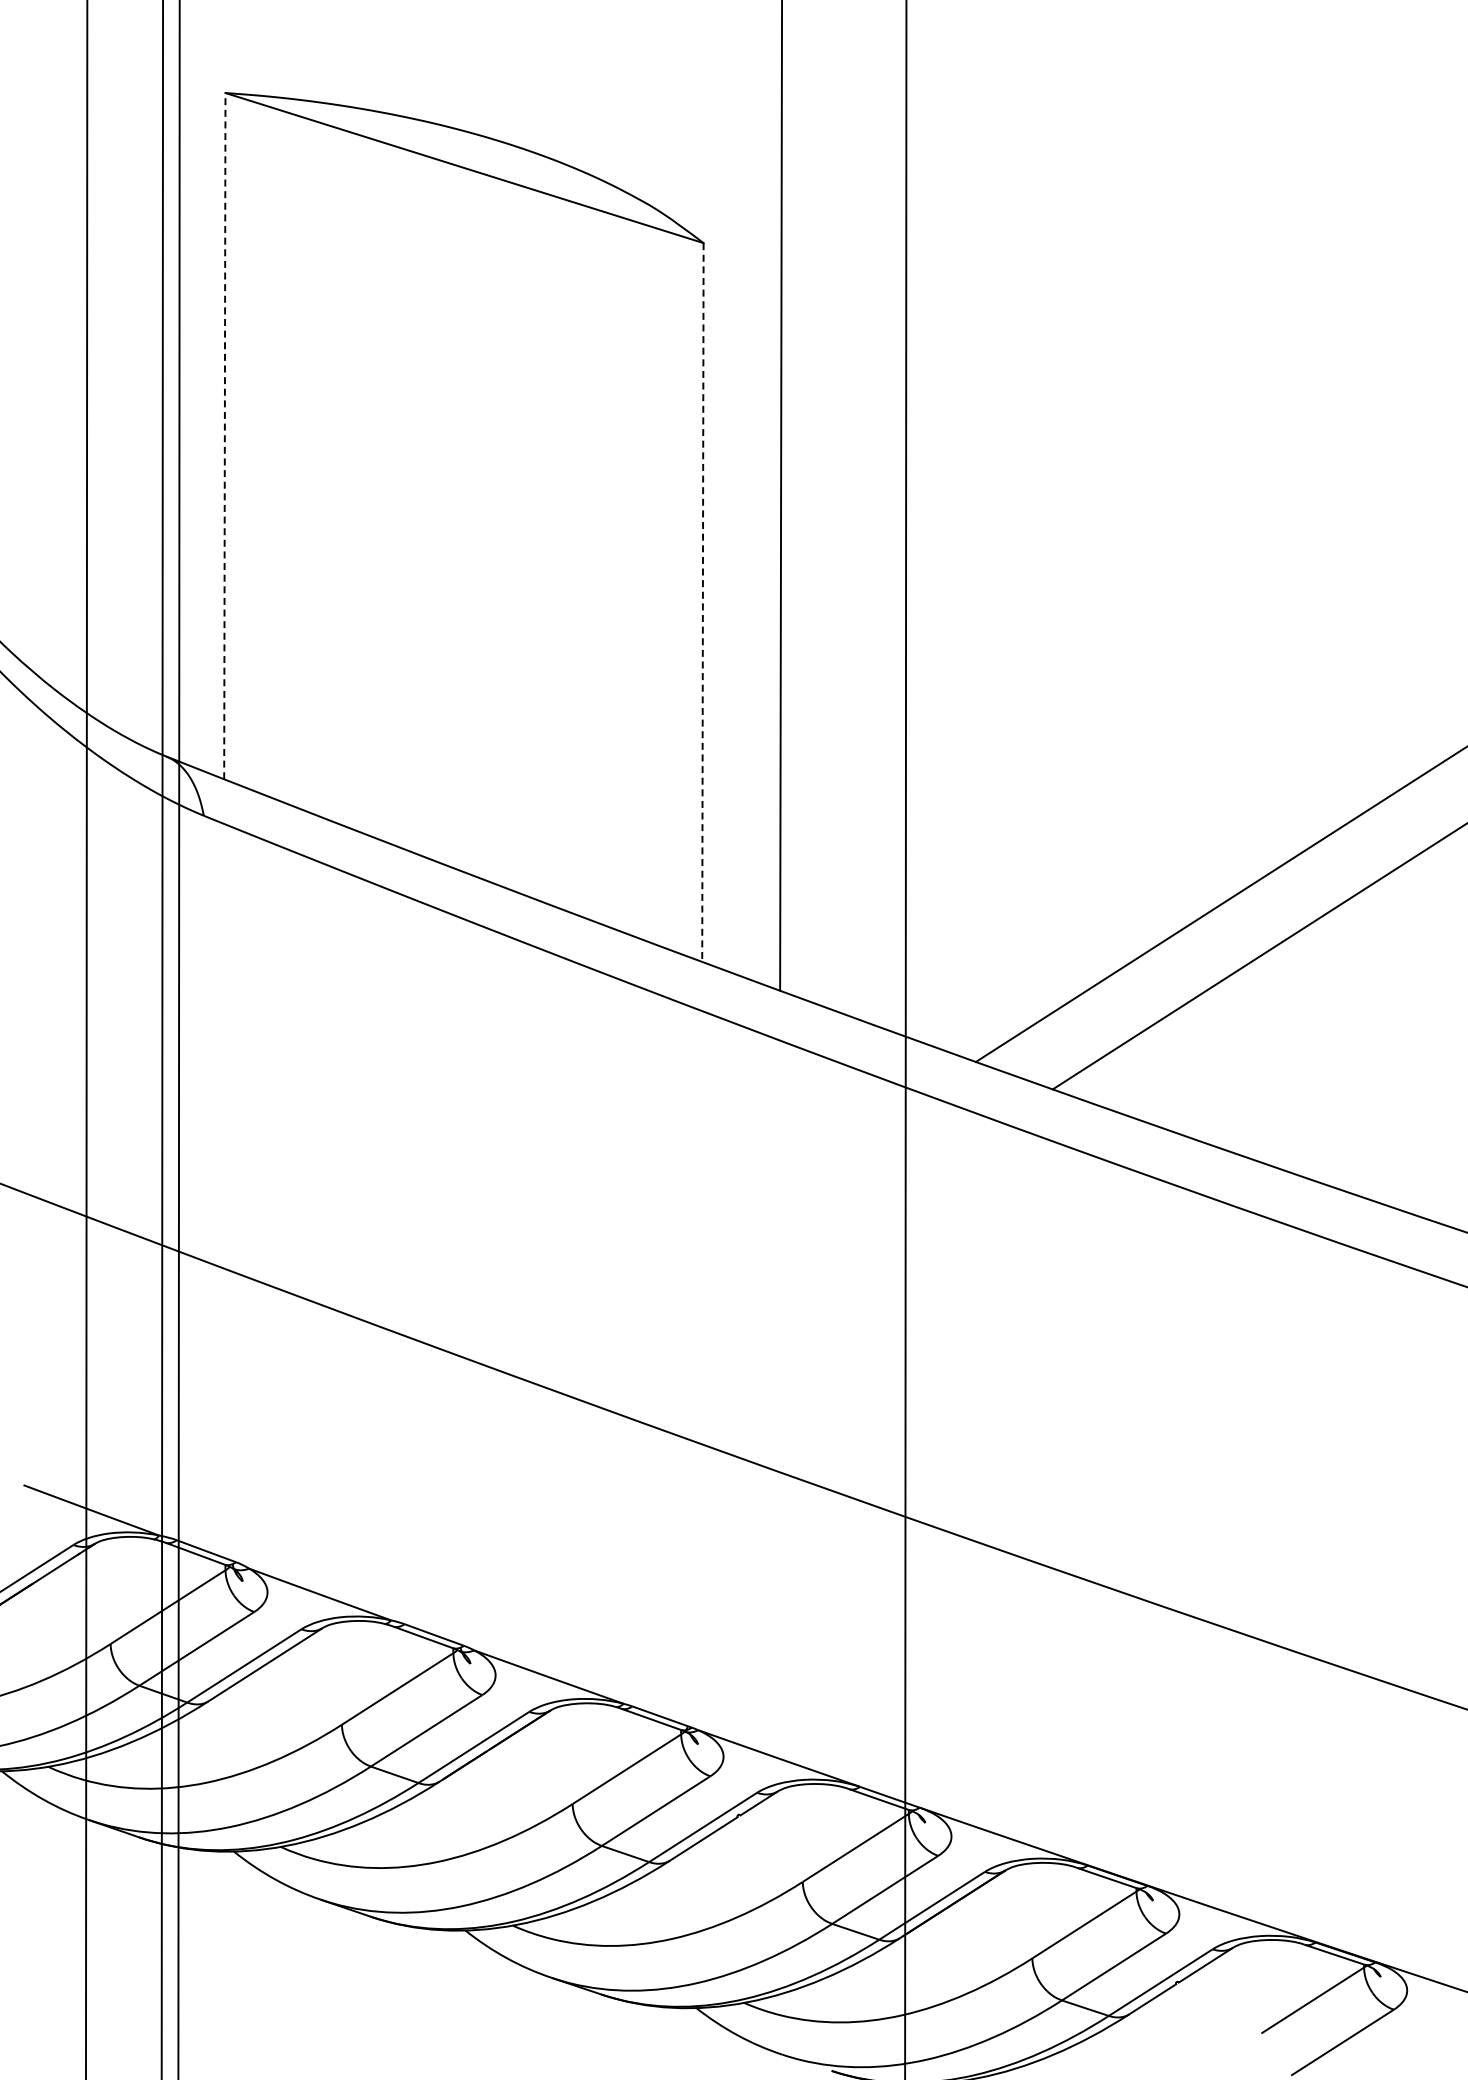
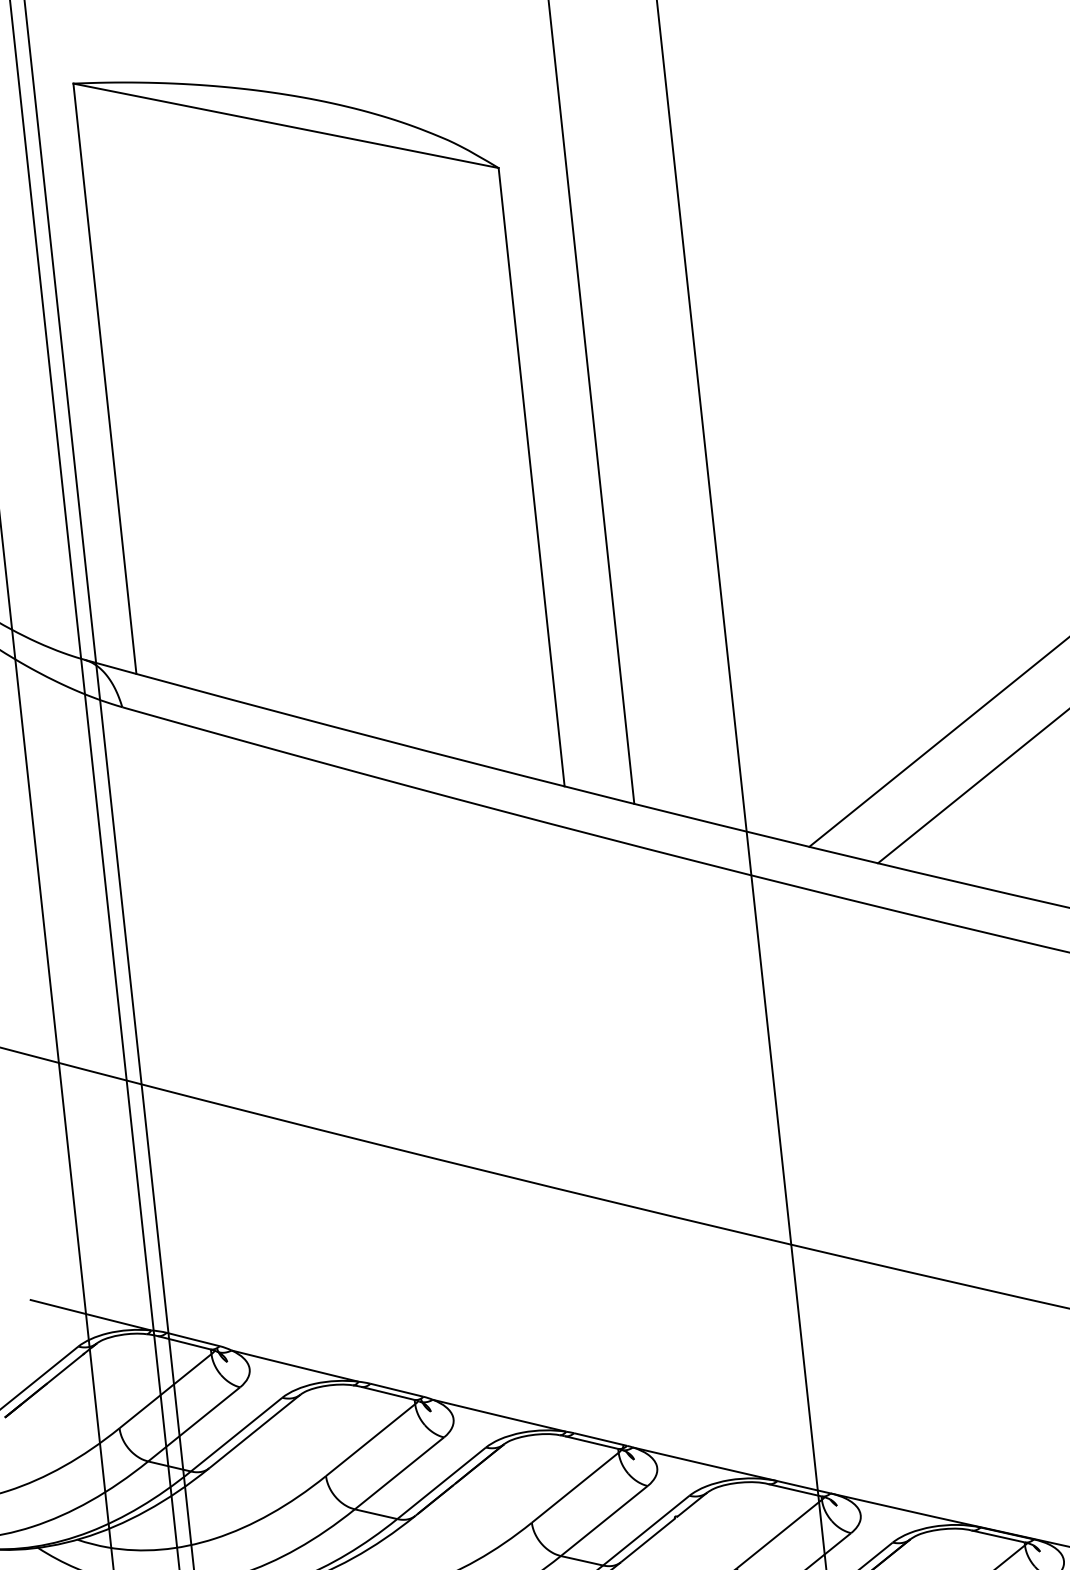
line: (224, 435) -> (104, 378), dashed -> solid
line: (702, 603) -> (531, 478), dashed -> solid

